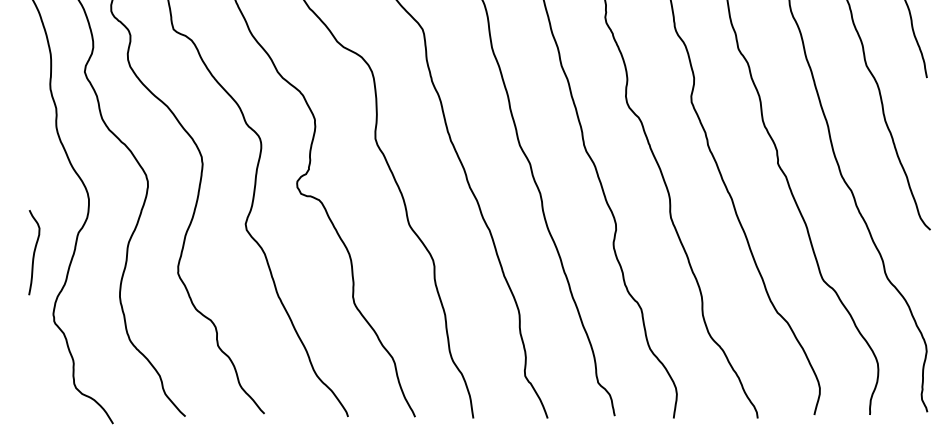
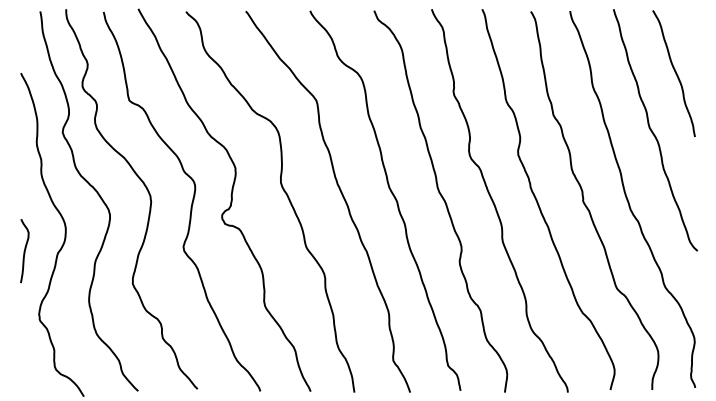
curve: (33, 253) -> (24, 251), moved

